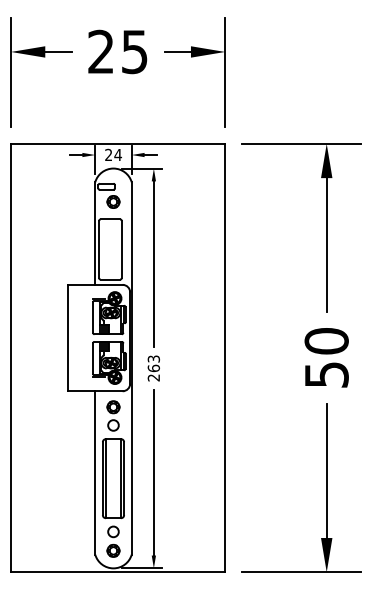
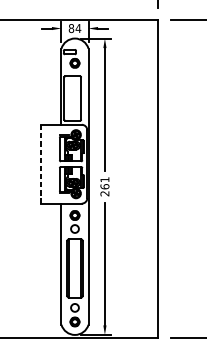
text: (108, 155) -> (71, 28), 24 -> 84
line: (67, 337) -> (40, 163), solid -> dashed
text: (153, 358) -> (104, 179), 263 -> 261

